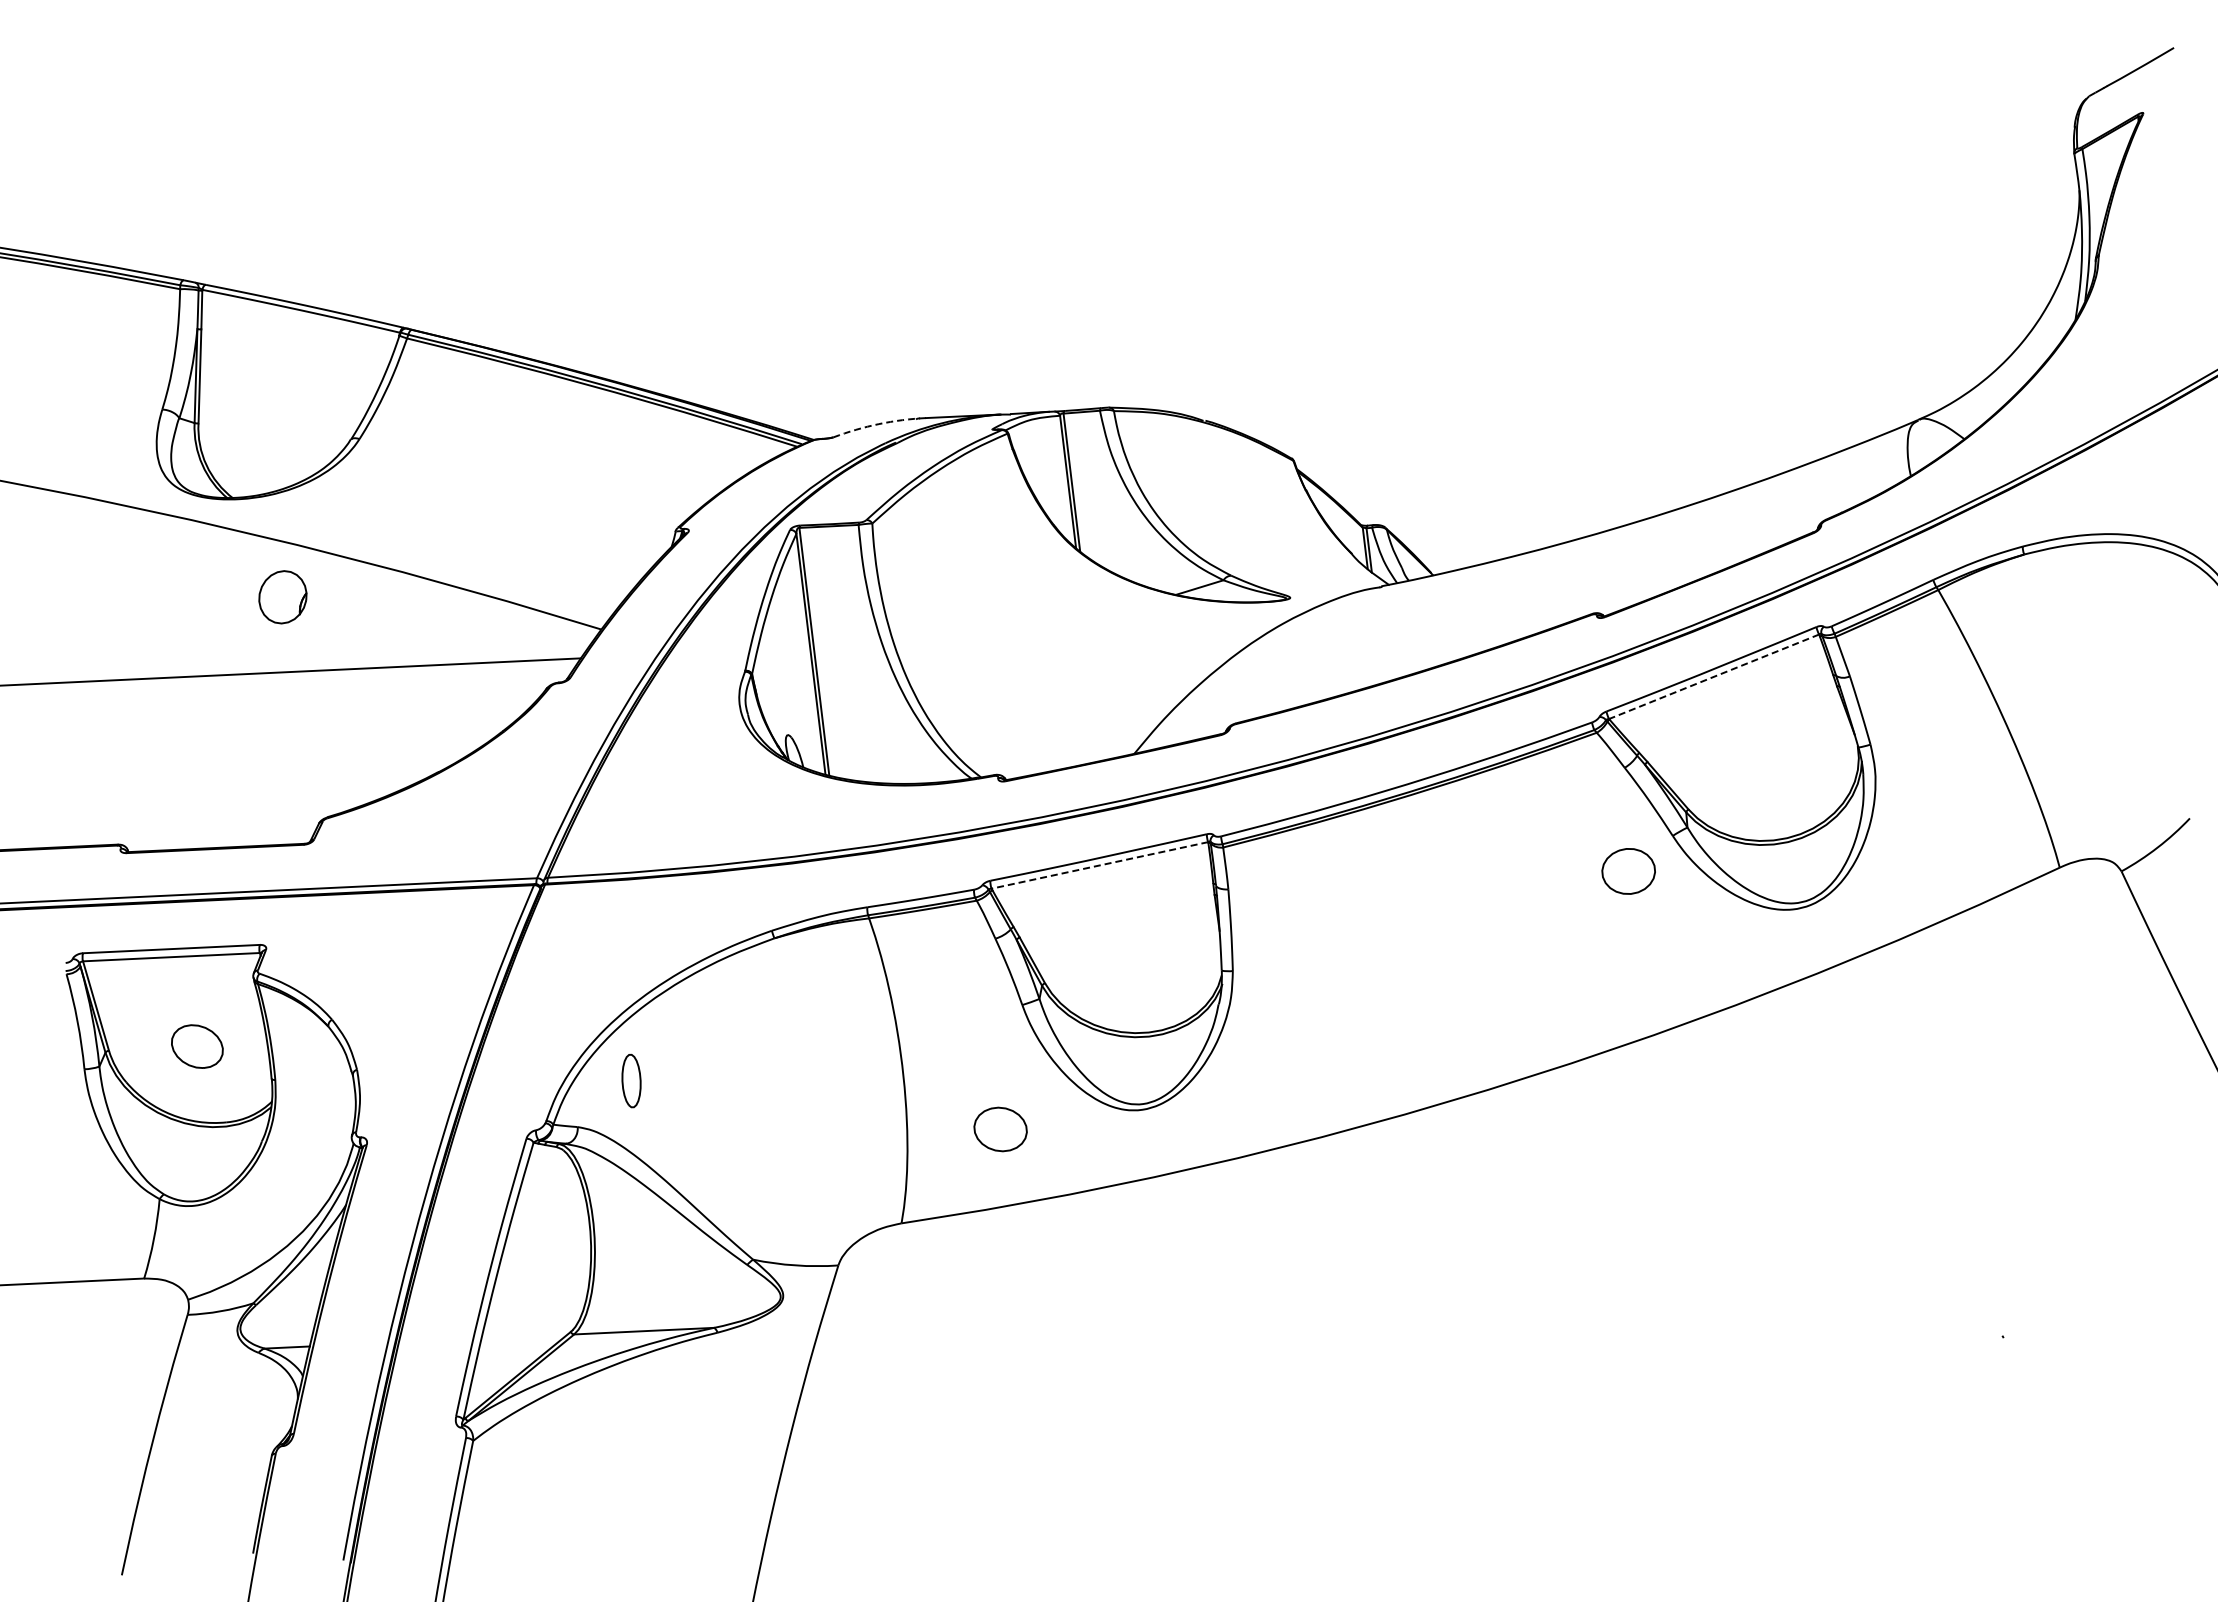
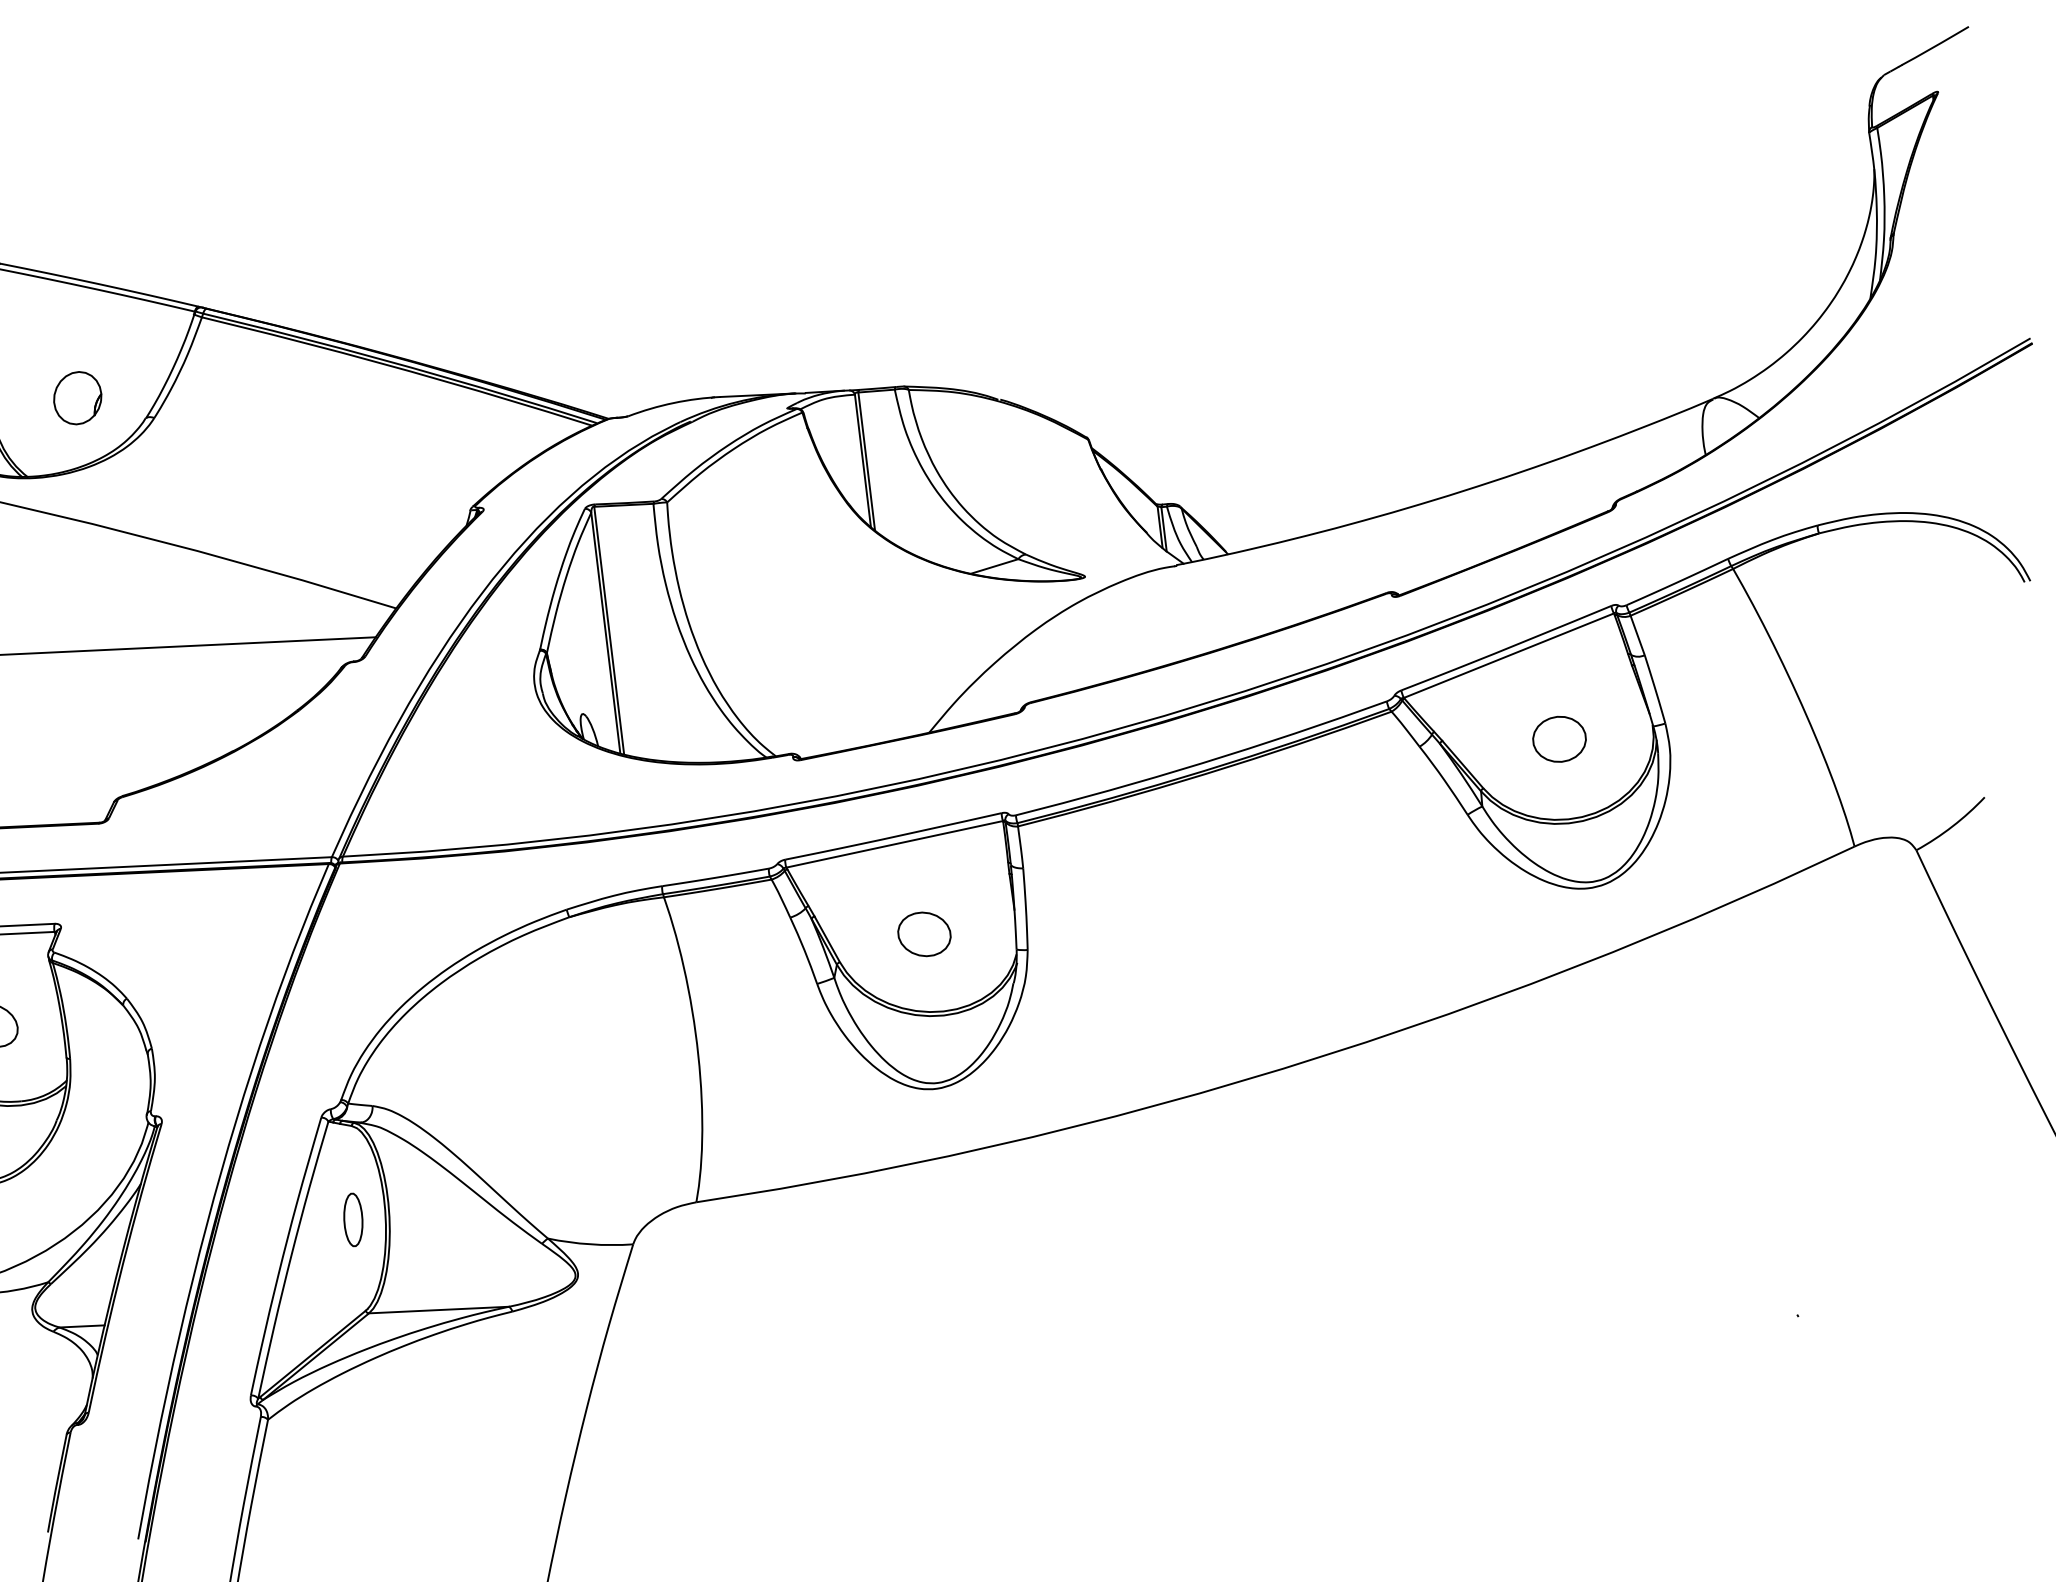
arc: (878, 424) -> (673, 403), dashed -> solid
part: (282, 597) -> (77, 398), moved
line: (1713, 676) -> (1508, 655), dashed -> solid
line: (1099, 865) -> (894, 844), dashed -> solid
part: (1628, 871) -> (1559, 739), moved
part: (631, 1080) -> (353, 1219), moved
part: (1000, 1129) -> (924, 934), moved

